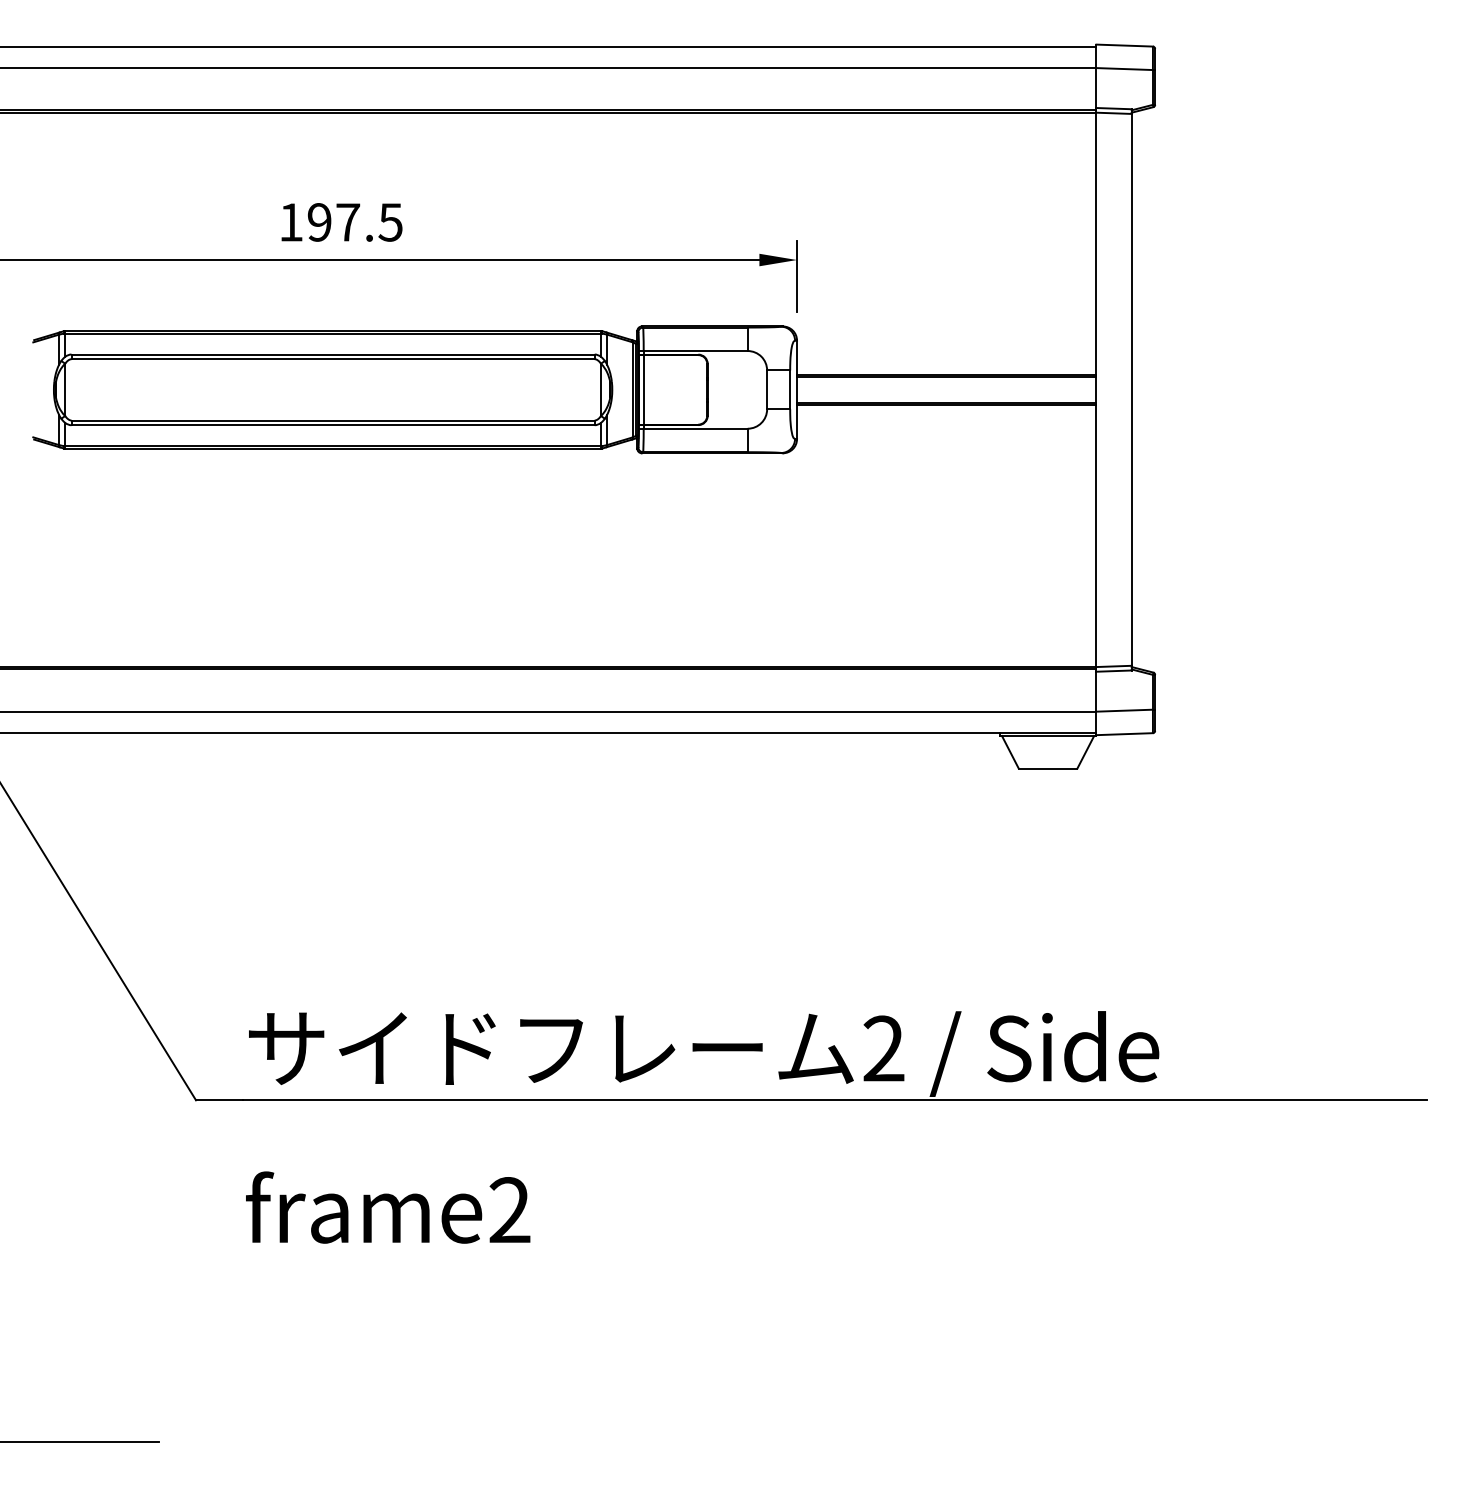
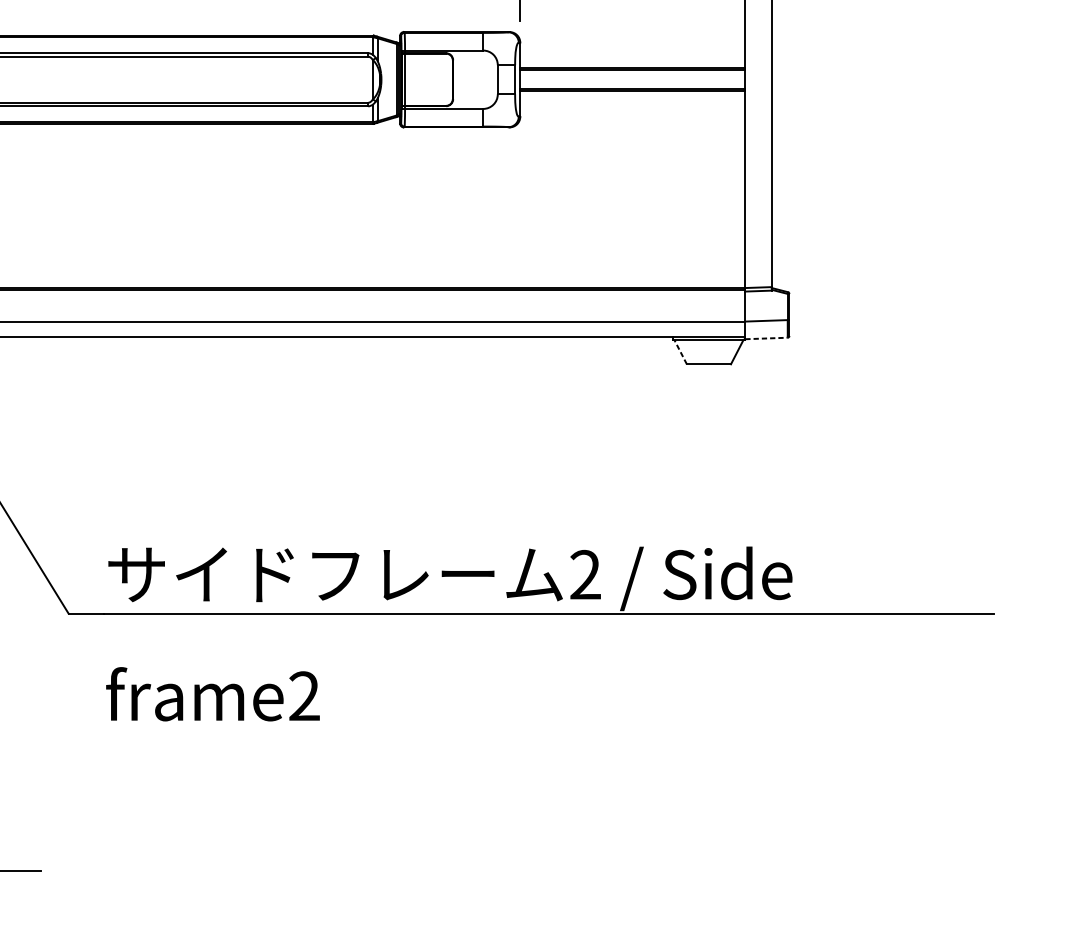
line: (1125, 734) -> (767, 338), solid -> dashed
line: (1010, 751) -> (680, 351), solid -> dashed

